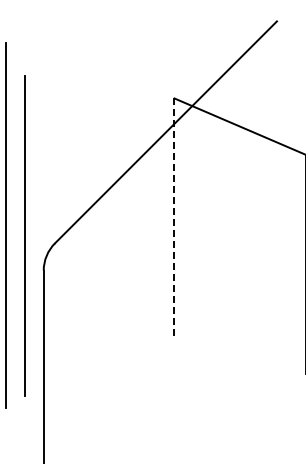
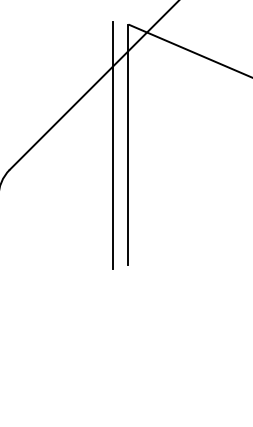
line: (158, 218) -> (113, 144), added
line: (173, 218) -> (128, 144), dashed -> solid

